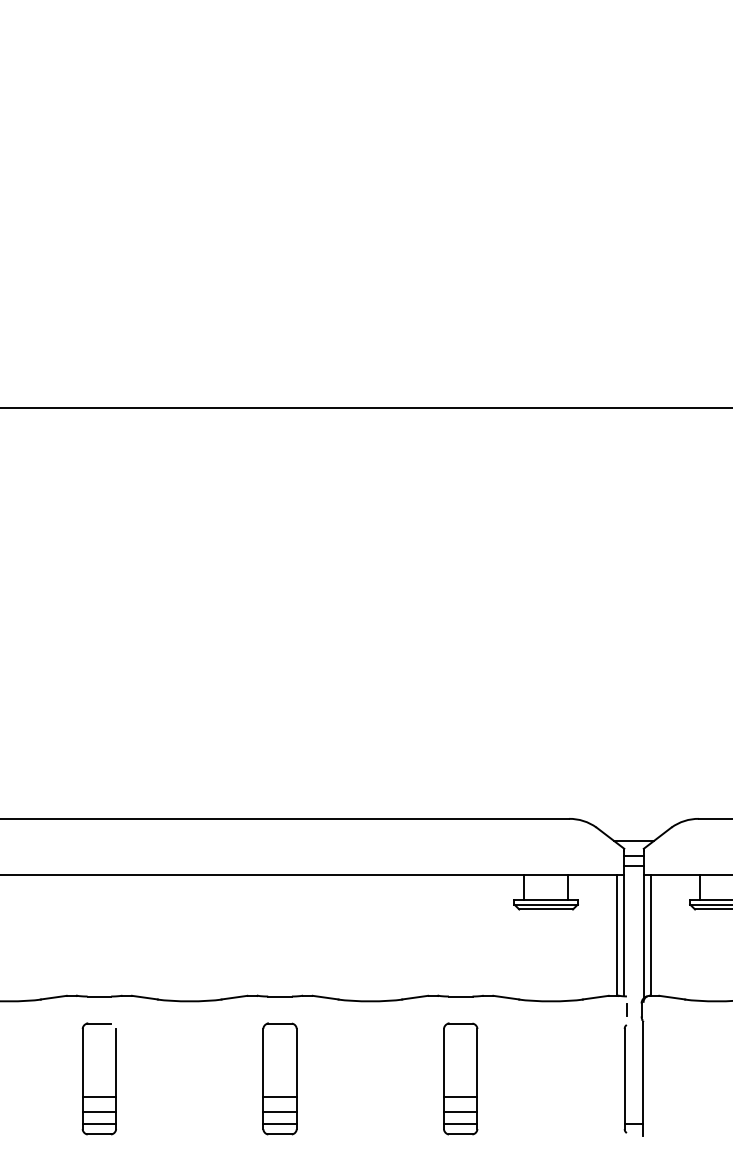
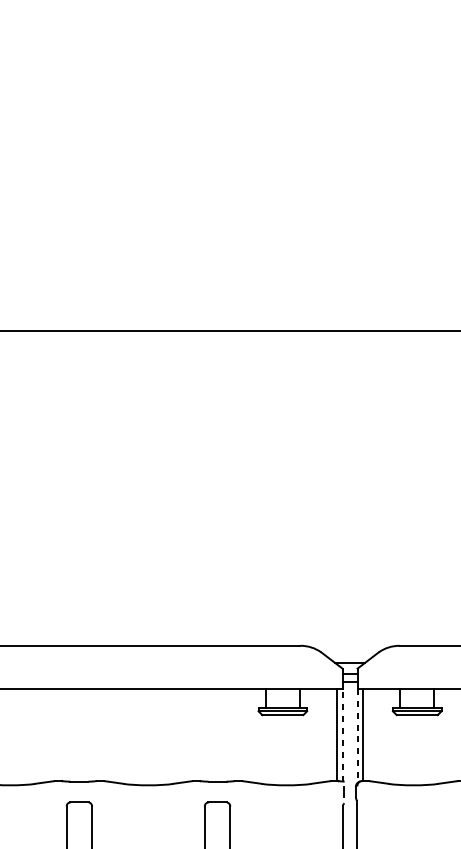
line: (624, 935) -> (342, 734), solid -> dashed
line: (643, 936) -> (357, 735), solid -> dashed

